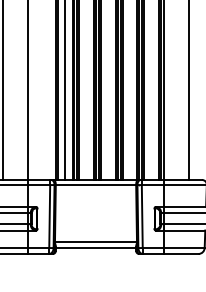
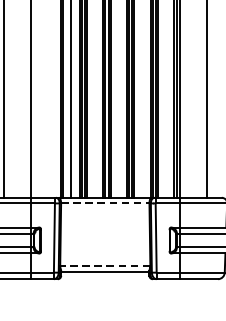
line: (96, 185) -> (105, 203), solid -> dashed
line: (95, 241) -> (104, 265), solid -> dashed

